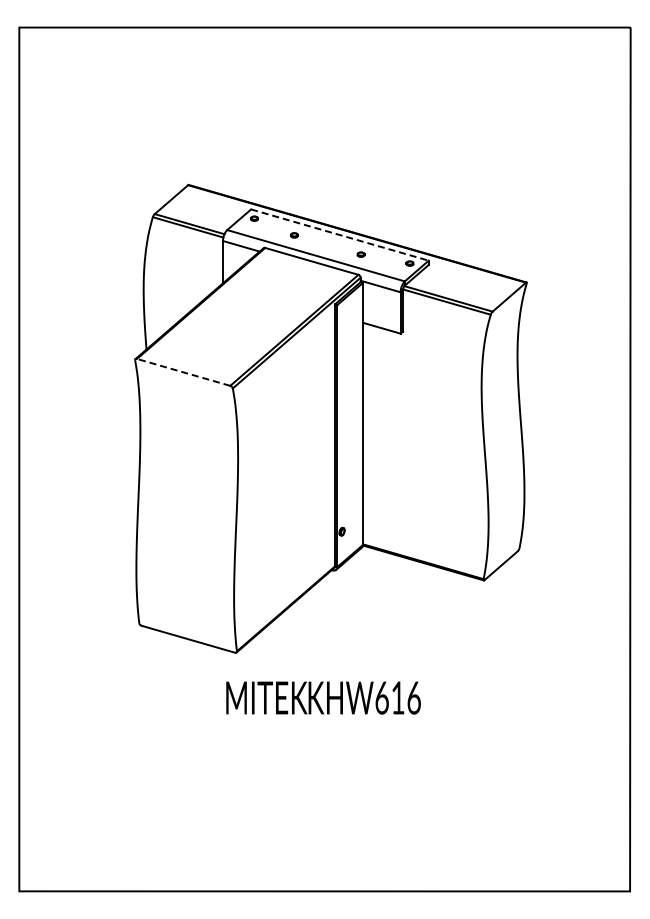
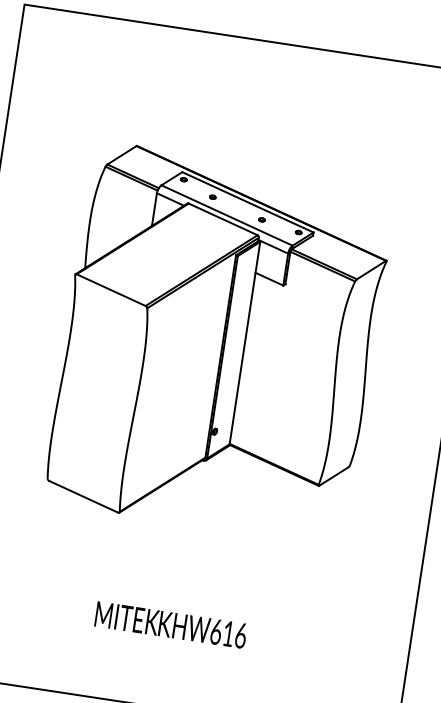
line: (340, 235) -> (248, 202), dashed -> solid
line: (183, 372) -> (111, 290), dashed -> solid
text: (323, 697) -> (171, 624), moved

